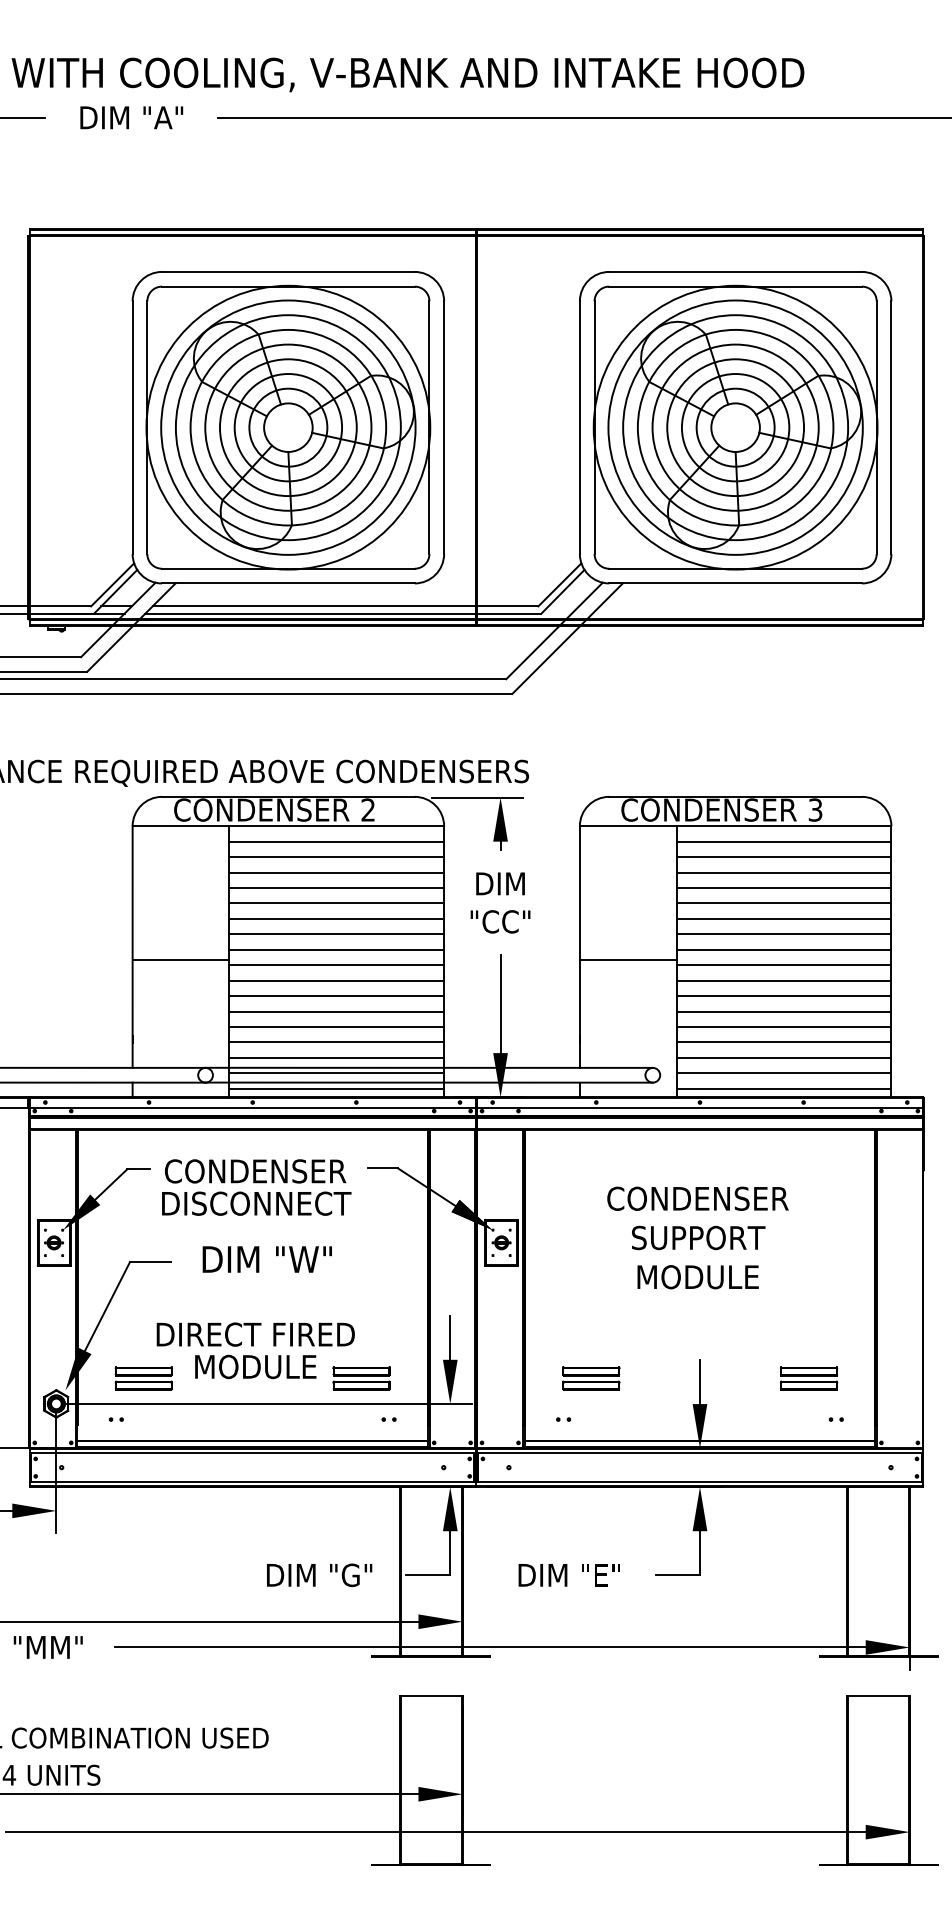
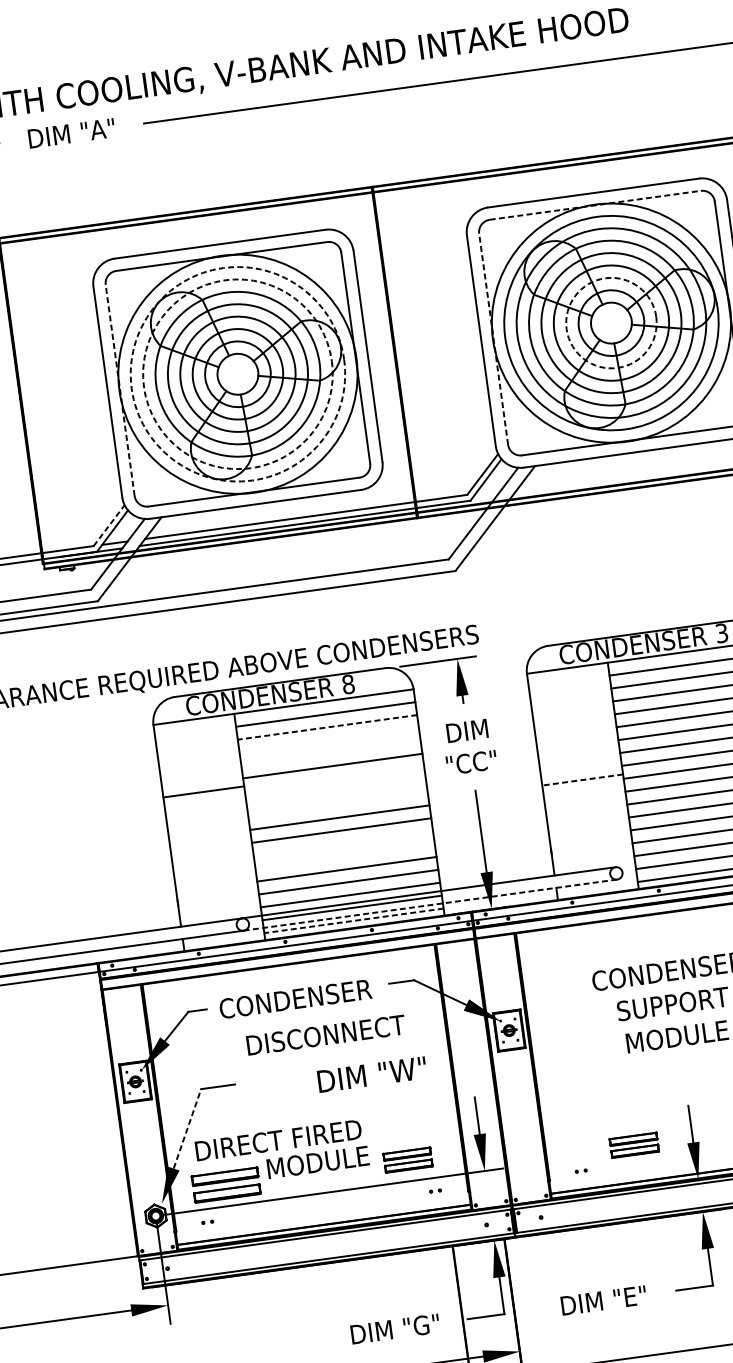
line: (736, 286) -> (596, 205), solid -> dashed
line: (147, 427) -> (120, 390), solid -> dashed
circle: (287, 427) -> (237, 374), solid -> dashed
circle: (288, 427) -> (238, 374), solid -> dashed
line: (594, 427) -> (493, 339), solid -> dashed
circle: (735, 427) -> (611, 322), solid -> dashed
line: (113, 584) -> (109, 525), solid -> dashed
text: (368, 809) -> (348, 683), 2 -> 8
line: (336, 857) -> (327, 727), solid -> dashed
line: (336, 872) -> (329, 740), removed
line: (336, 888) -> (330, 753), removed
line: (336, 918) -> (334, 778), removed
line: (336, 934) -> (336, 792), removed
line: (336, 949) -> (337, 804), removed
line: (180, 960) -> (203, 792), moved
line: (627, 960) -> (582, 780), solid -> dashed
line: (336, 996) -> (343, 843), removed
line: (336, 1011) -> (344, 856), removed
line: (429, 1082) -> (430, 904), solid -> dashed
line: (336, 1088) -> (353, 920), solid -> dashed
text: (256, 1203) -> (326, 1035), moved
text: (266, 1259) -> (371, 1074), moved
line: (107, 1306) -> (187, 1128), solid -> dashed
text: (255, 1334) -> (278, 1140), moved
part: (143, 1378) -> (225, 1184), size x1.4
part: (591, 1378) -> (634, 1145), moved

